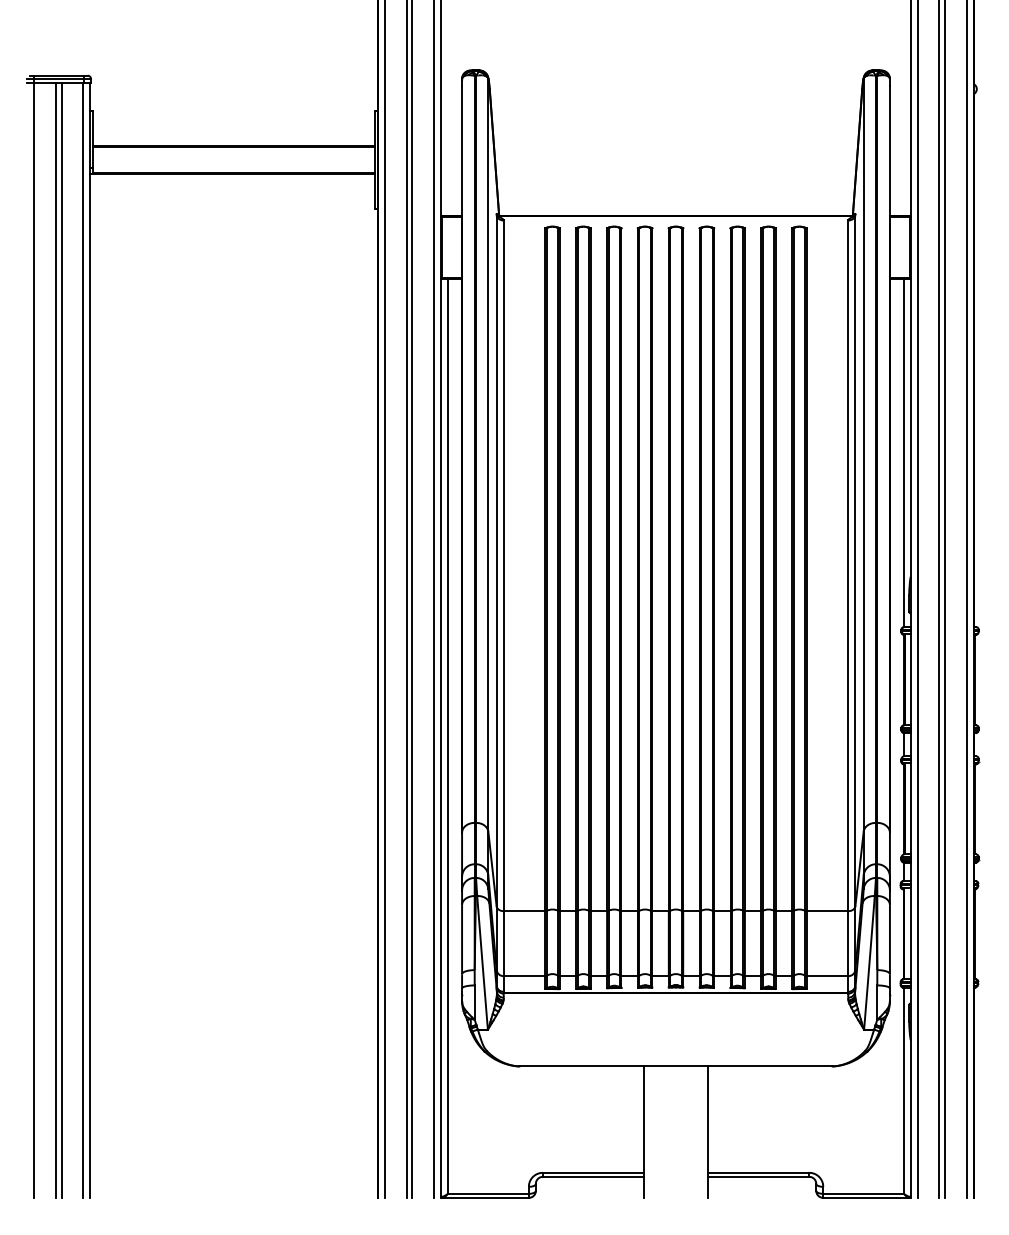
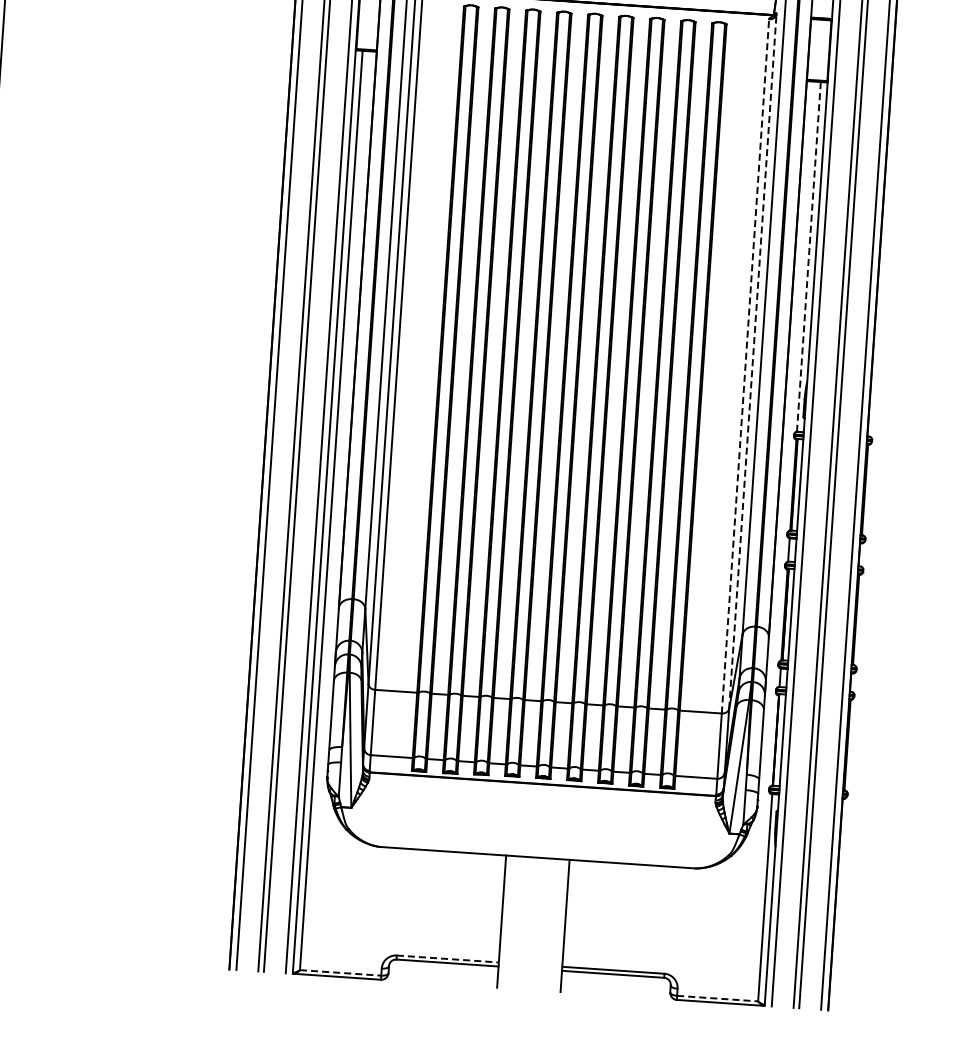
line: (903, 452) -> (808, 256), solid -> dashed
line: (855, 560) -> (752, 361), solid -> dashed
line: (848, 565) -> (745, 366), solid -> dashed
line: (593, 1172) -> (447, 958), solid -> dashed
line: (488, 1193) -> (340, 972), solid -> dashed
line: (864, 1193) -> (718, 998), solid -> dashed

